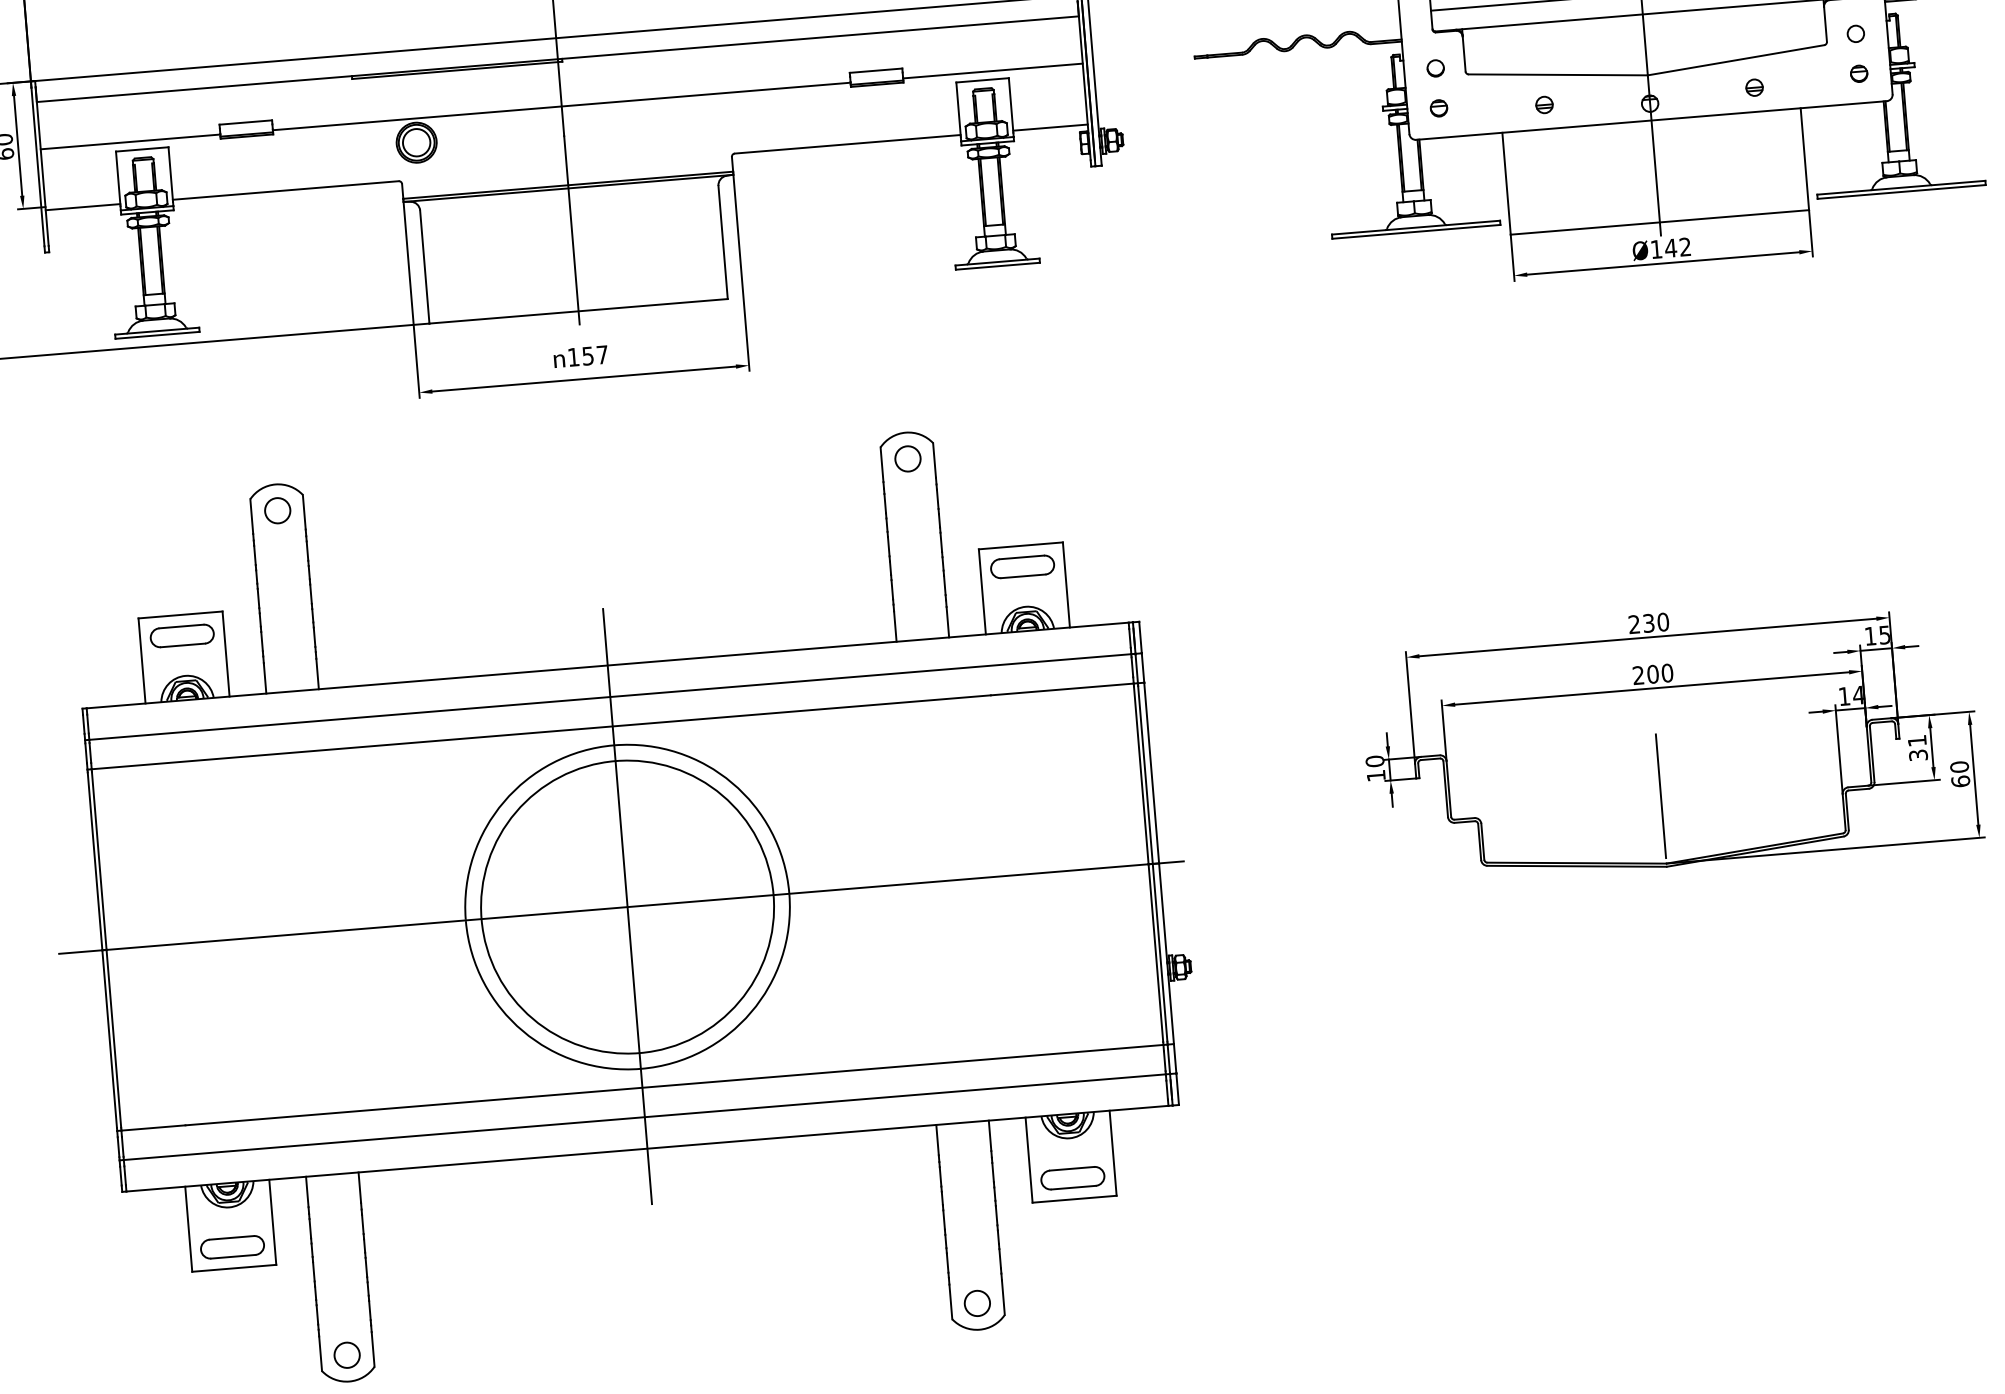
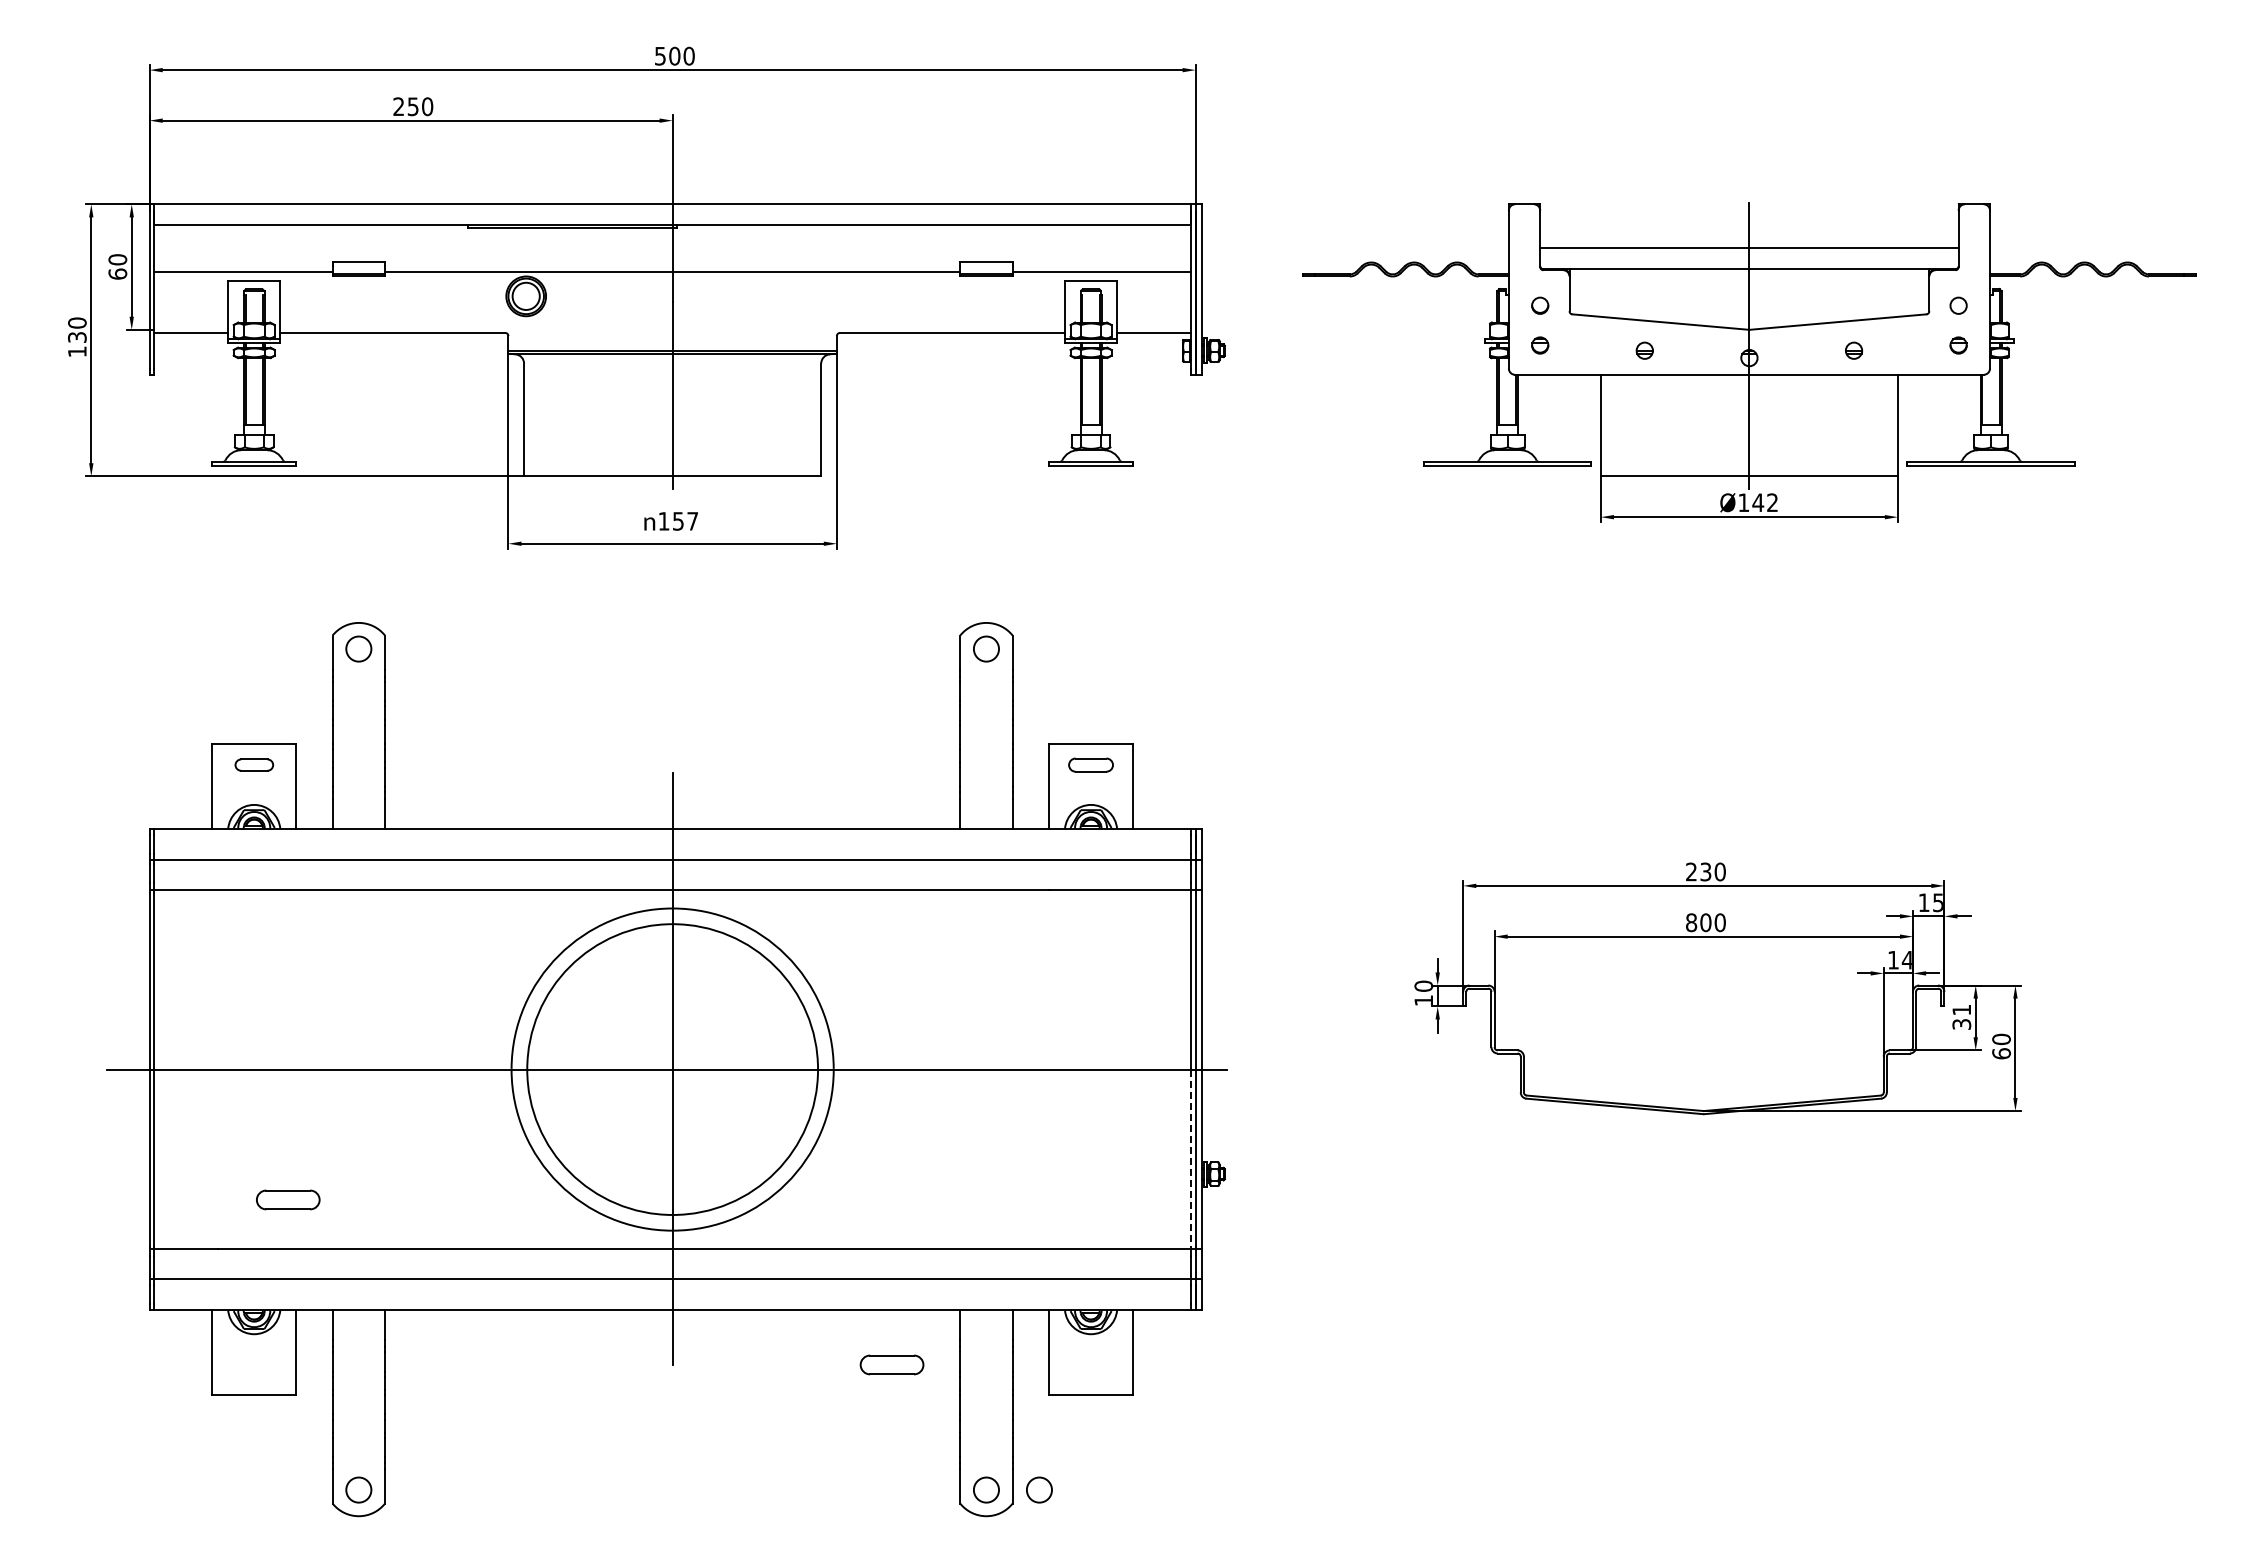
part: (1021, 566) -> (1090, 764), size x0.7
part: (182, 635) -> (254, 764), size x0.6
text: (1638, 675) -> (1691, 922), 200 -> 800
line: (1660, 795) -> (1703, 1043), removed
line: (1155, 953) -> (1191, 1158), solid -> dashed
part: (1072, 1177) -> (891, 1364), moved
part: (232, 1246) -> (288, 1199), moved
circle: (1030, 1298) -> (1039, 1489), added

